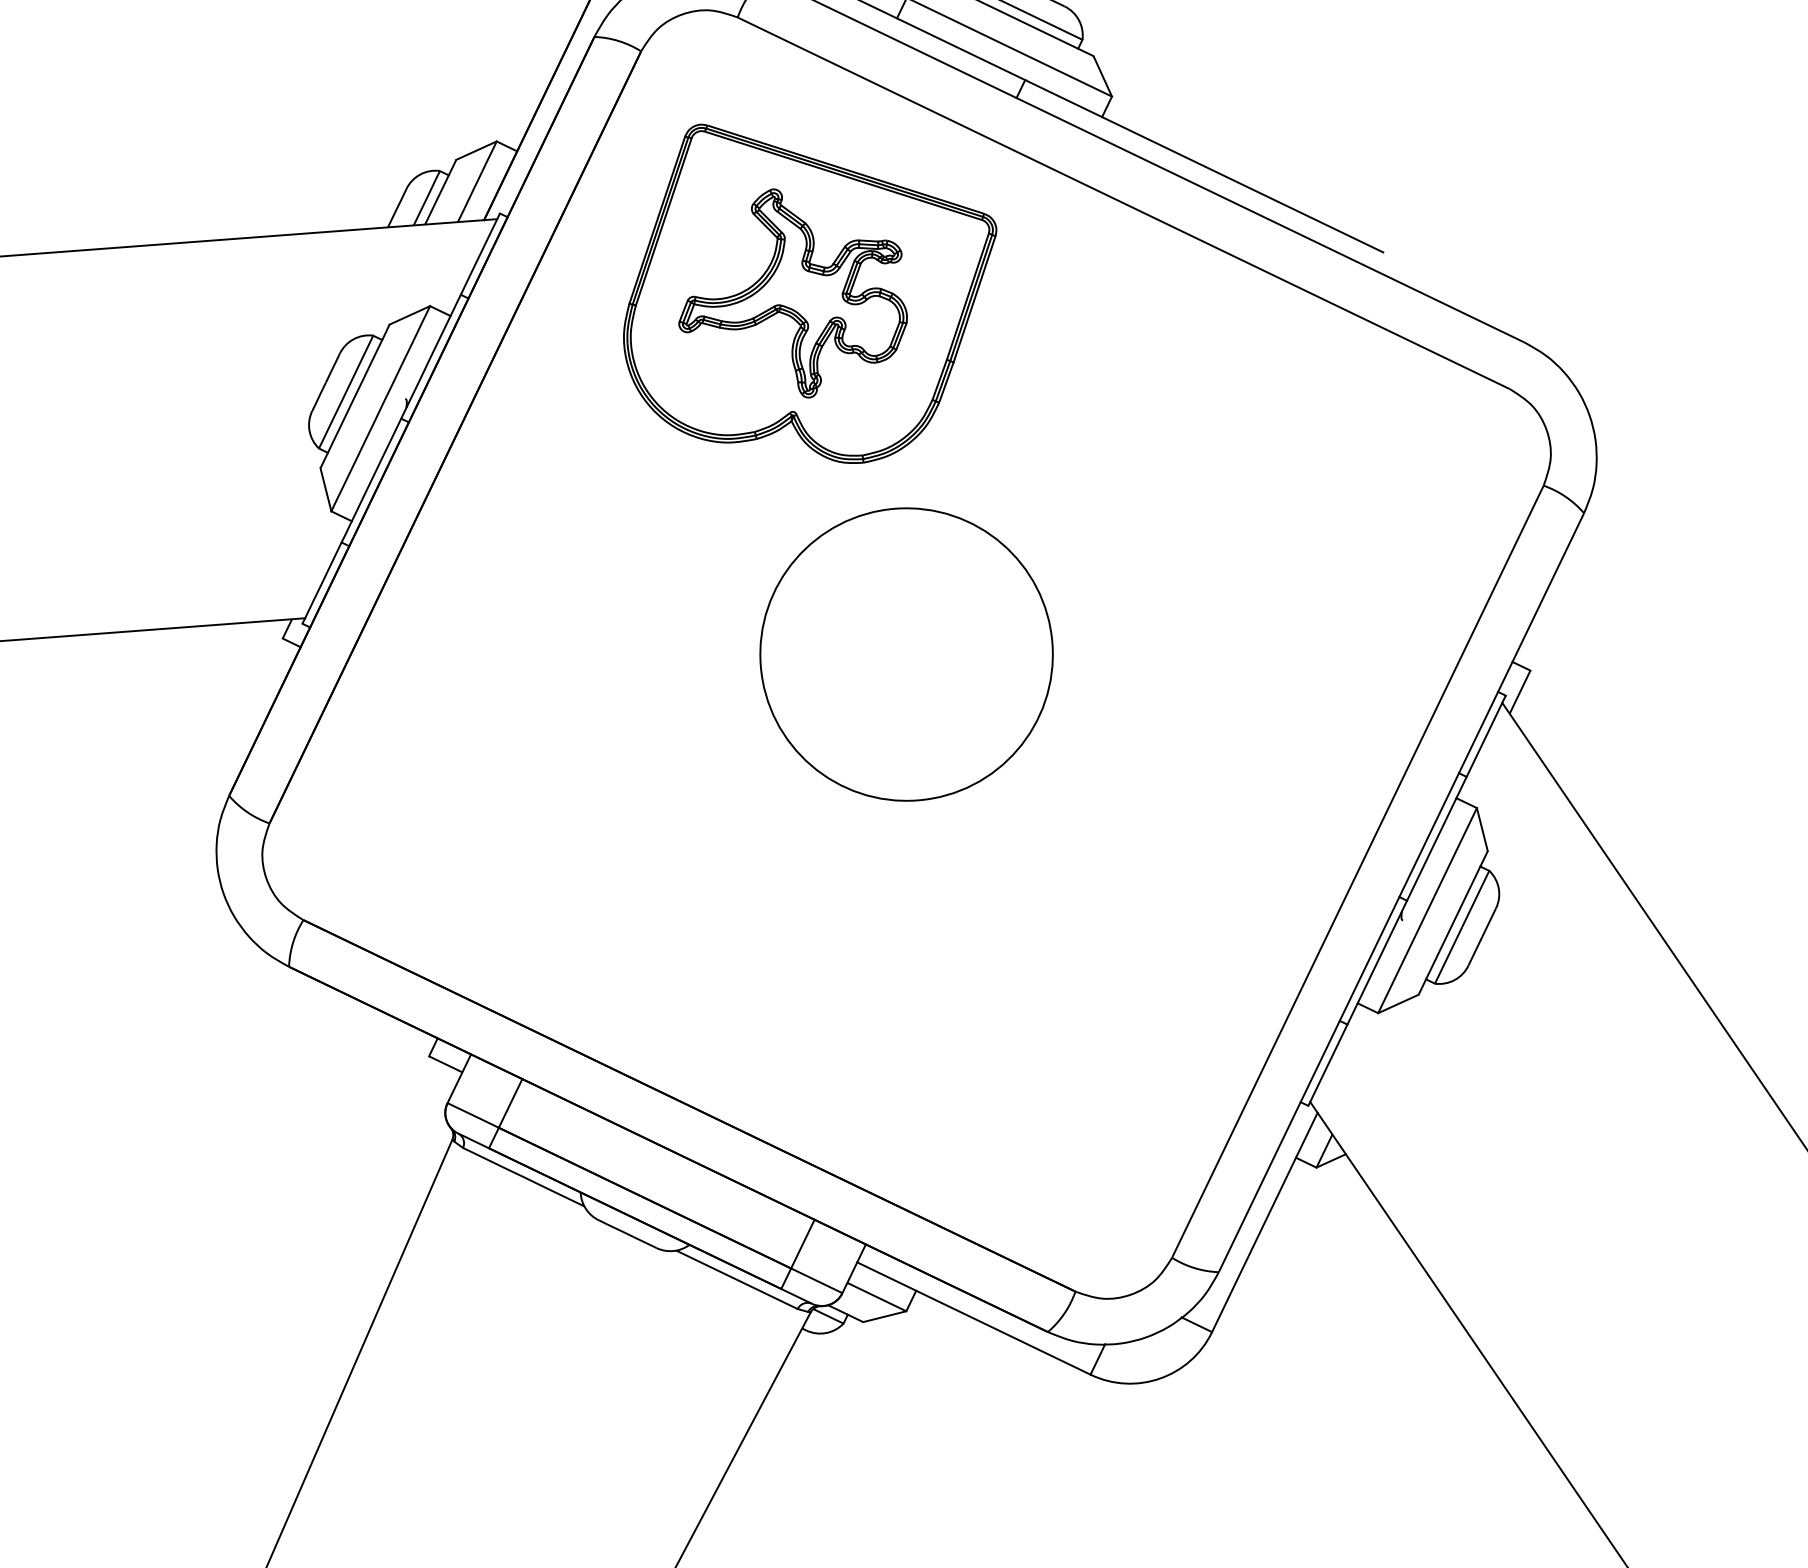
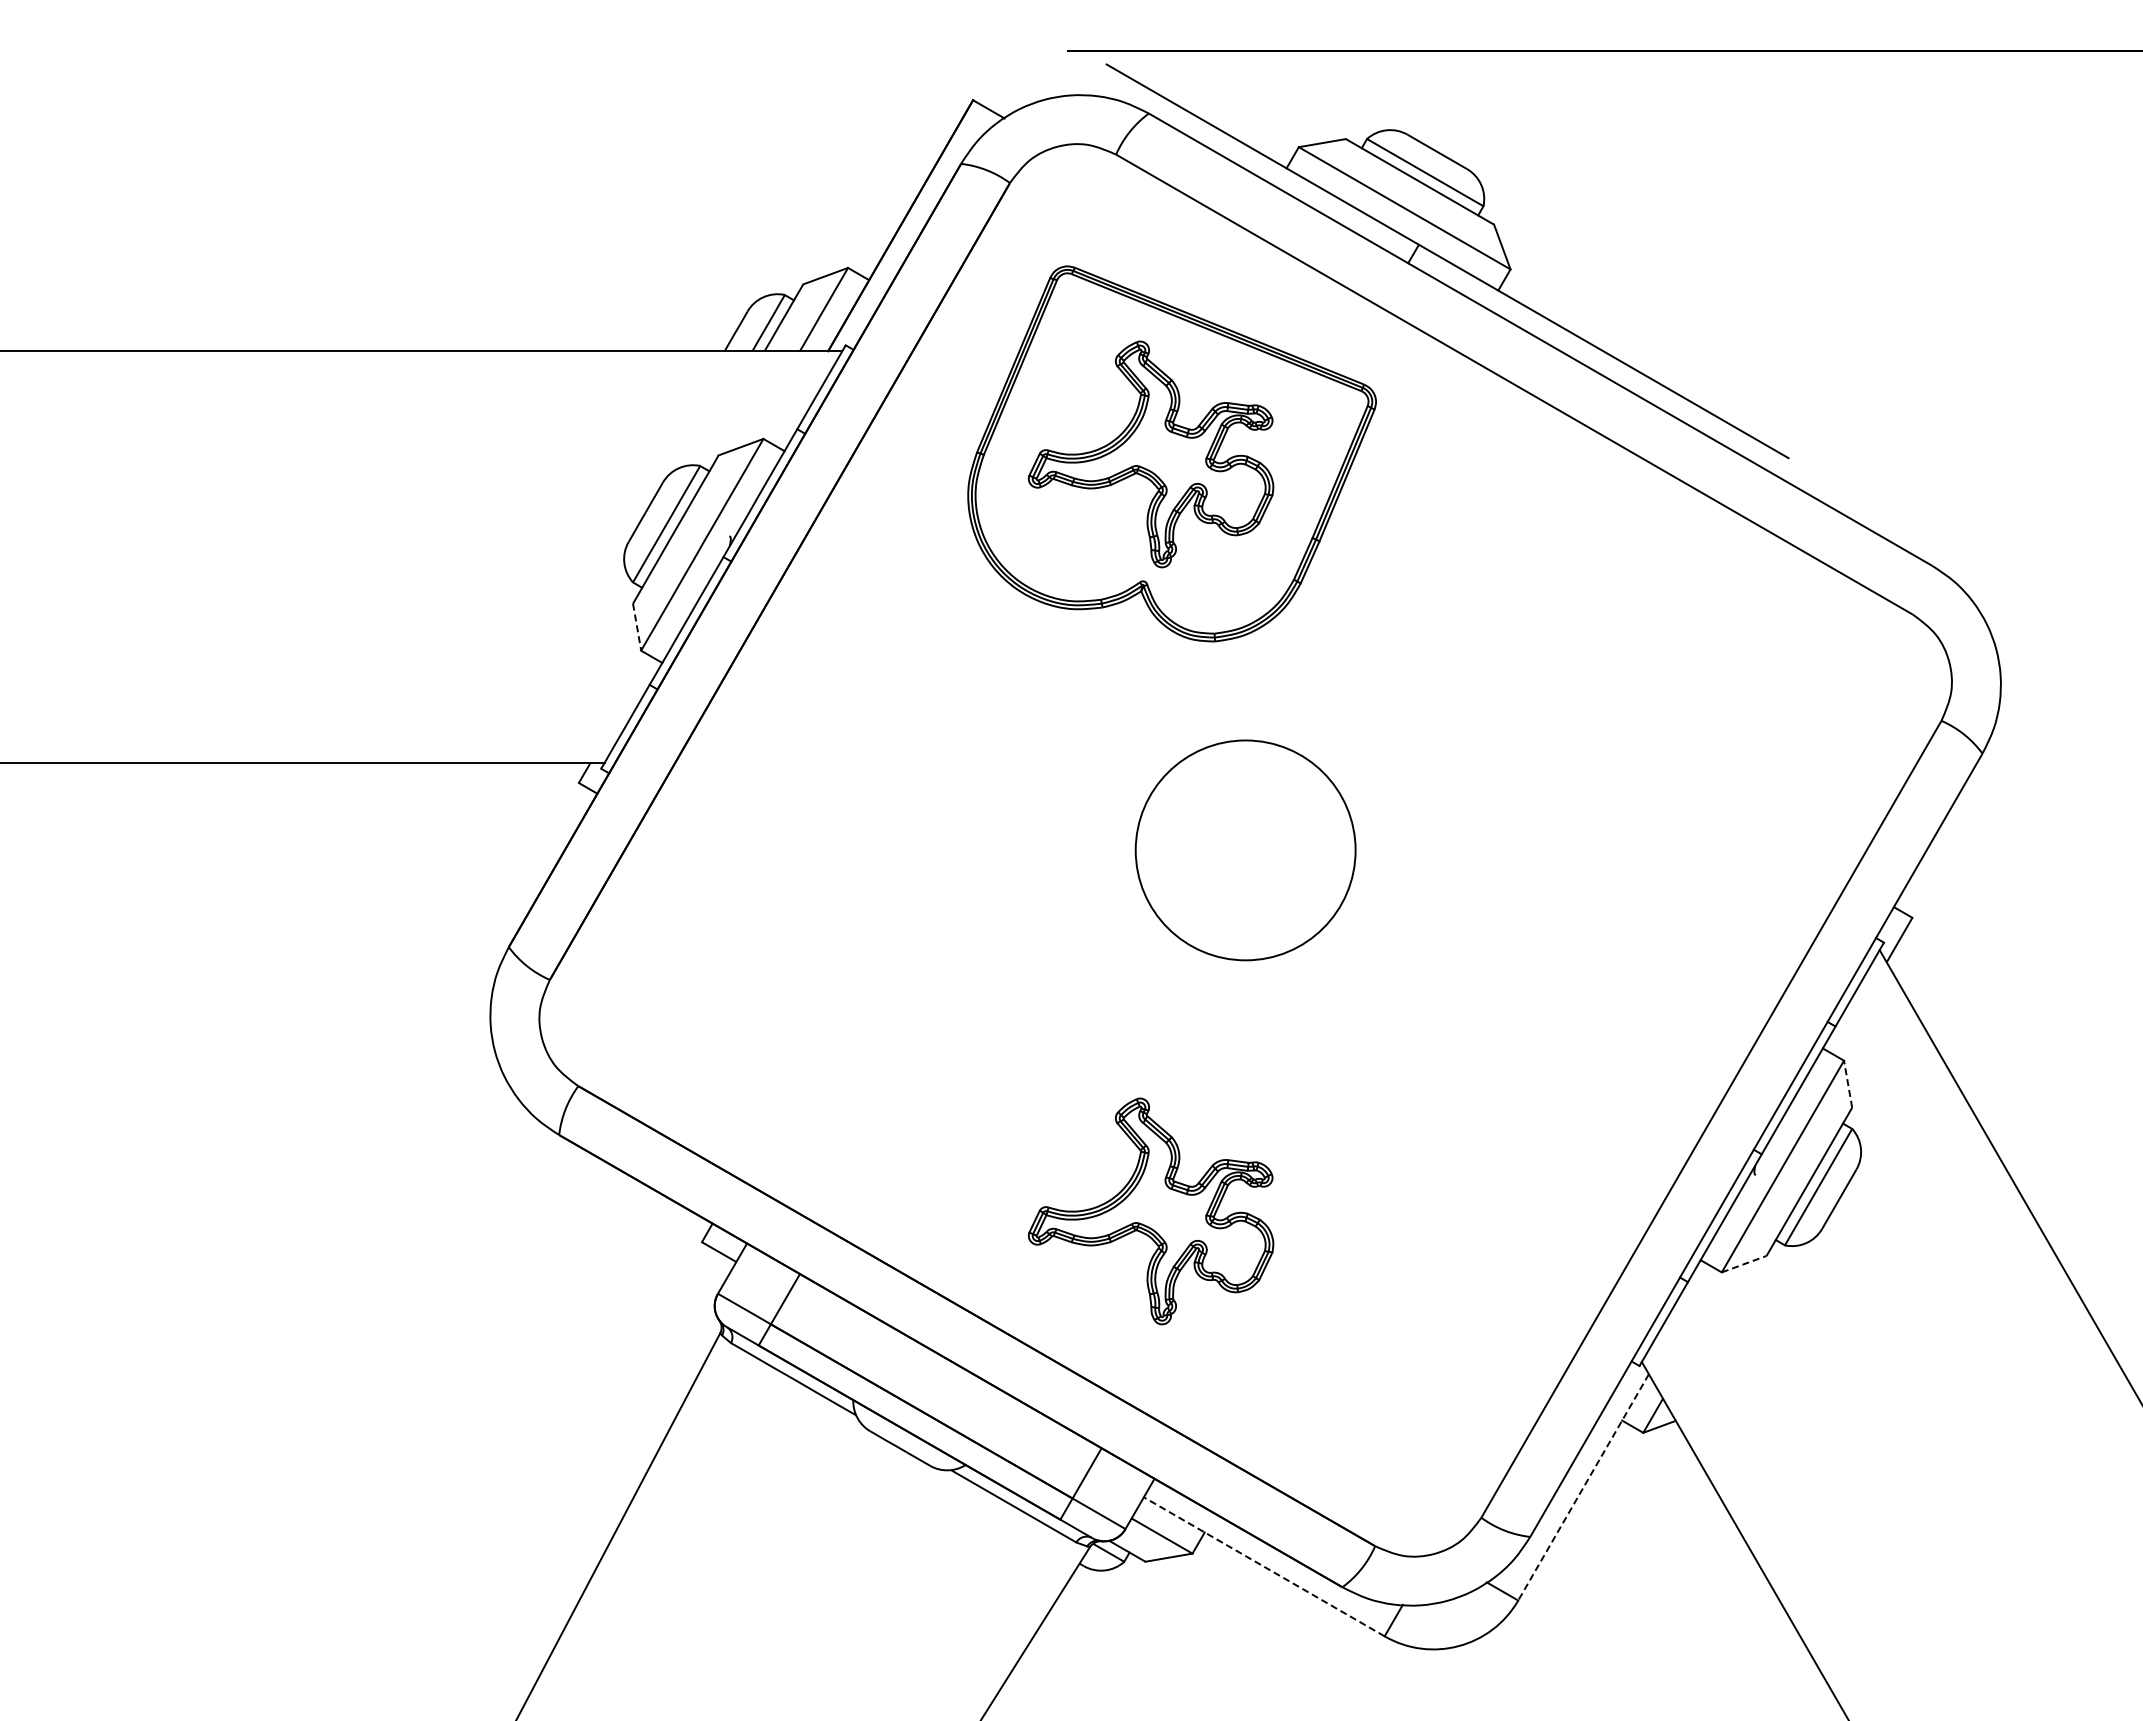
line: (326, 490) -> (637, 627), solid -> dashed
circle: (906, 654) -> (1245, 850), size x0.7
line: (1482, 829) -> (1848, 1084), solid -> dashed
part: (843, 996) -> (1150, 1211), added
line: (1398, 1004) -> (1744, 1264), solid -> dashed
line: (1264, 1222) -> (1583, 1487), solid -> dashed
line: (973, 1318) -> (1263, 1566), solid -> dashed

